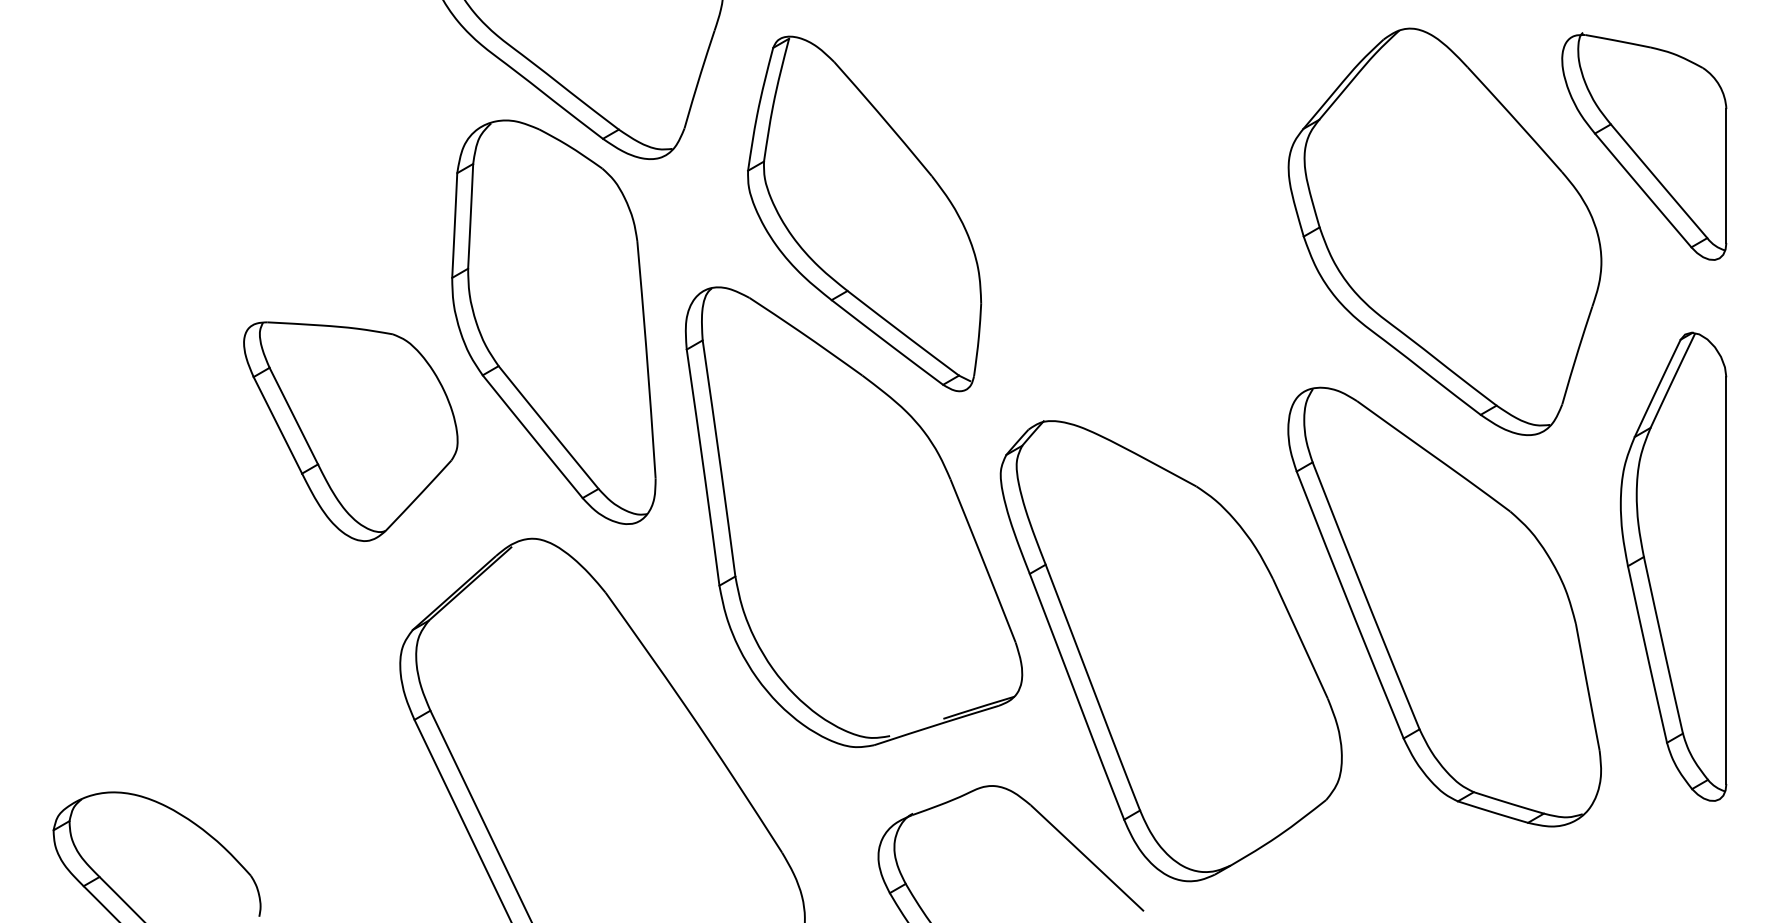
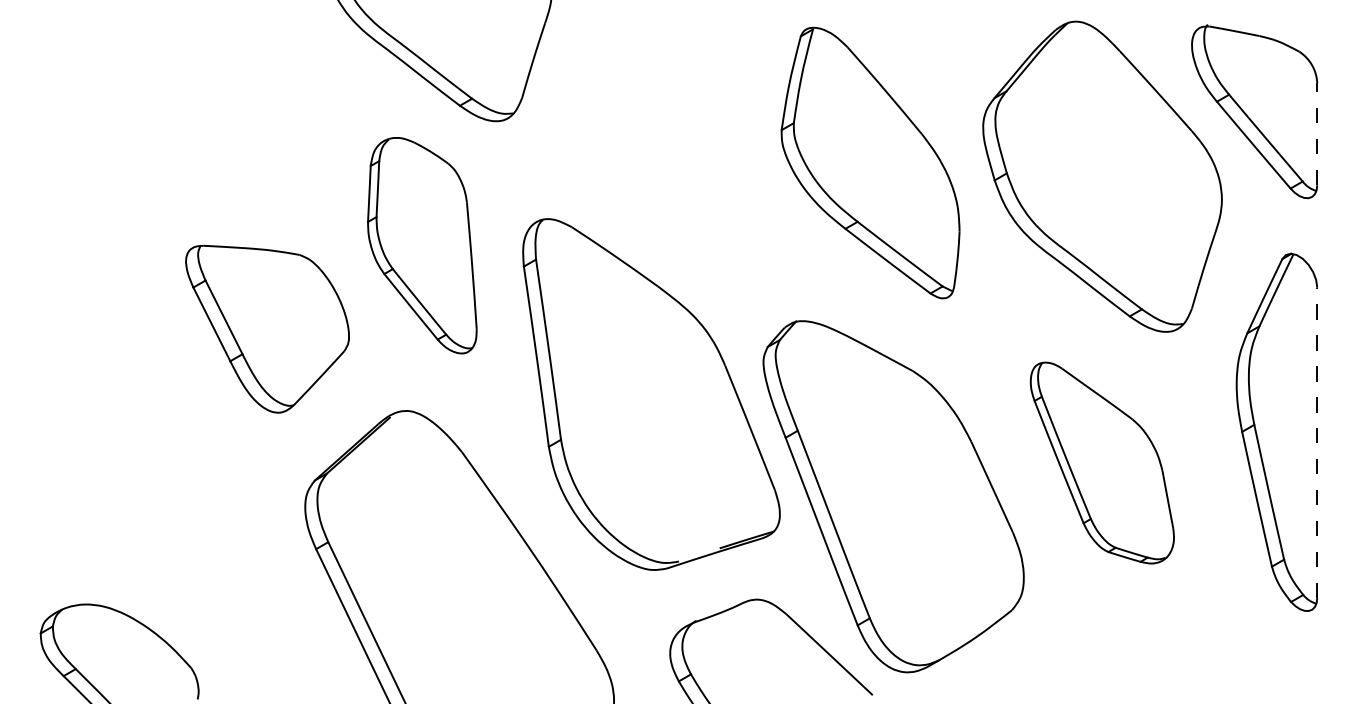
line: (1726, 175) -> (1317, 133), solid -> dashed
part: (864, 213) -> (870, 162), moved
part: (552, 321) -> (421, 245), size x0.7
line: (1726, 580) -> (1317, 442), solid -> dashed
part: (1444, 606) -> (1102, 462), size x0.6

